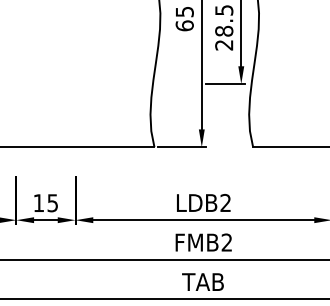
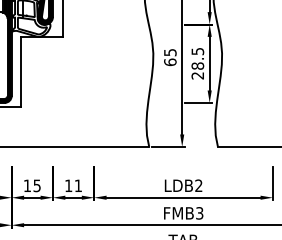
text: (51, 202) -> (77, 185), 15 -> 11
text: (226, 242) -> (199, 213), FMB2 -> FMB3

